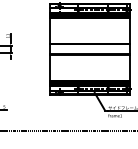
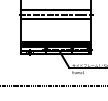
line: (90, 49) -> (56, 14), added

